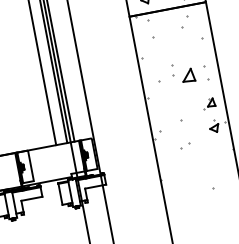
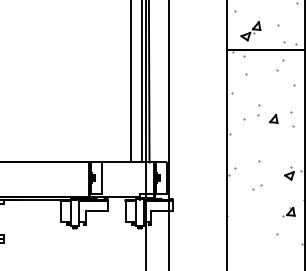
part: (188, 75) -> (273, 118), size x0.62
part: (208, 102) -> (288, 211), moved

